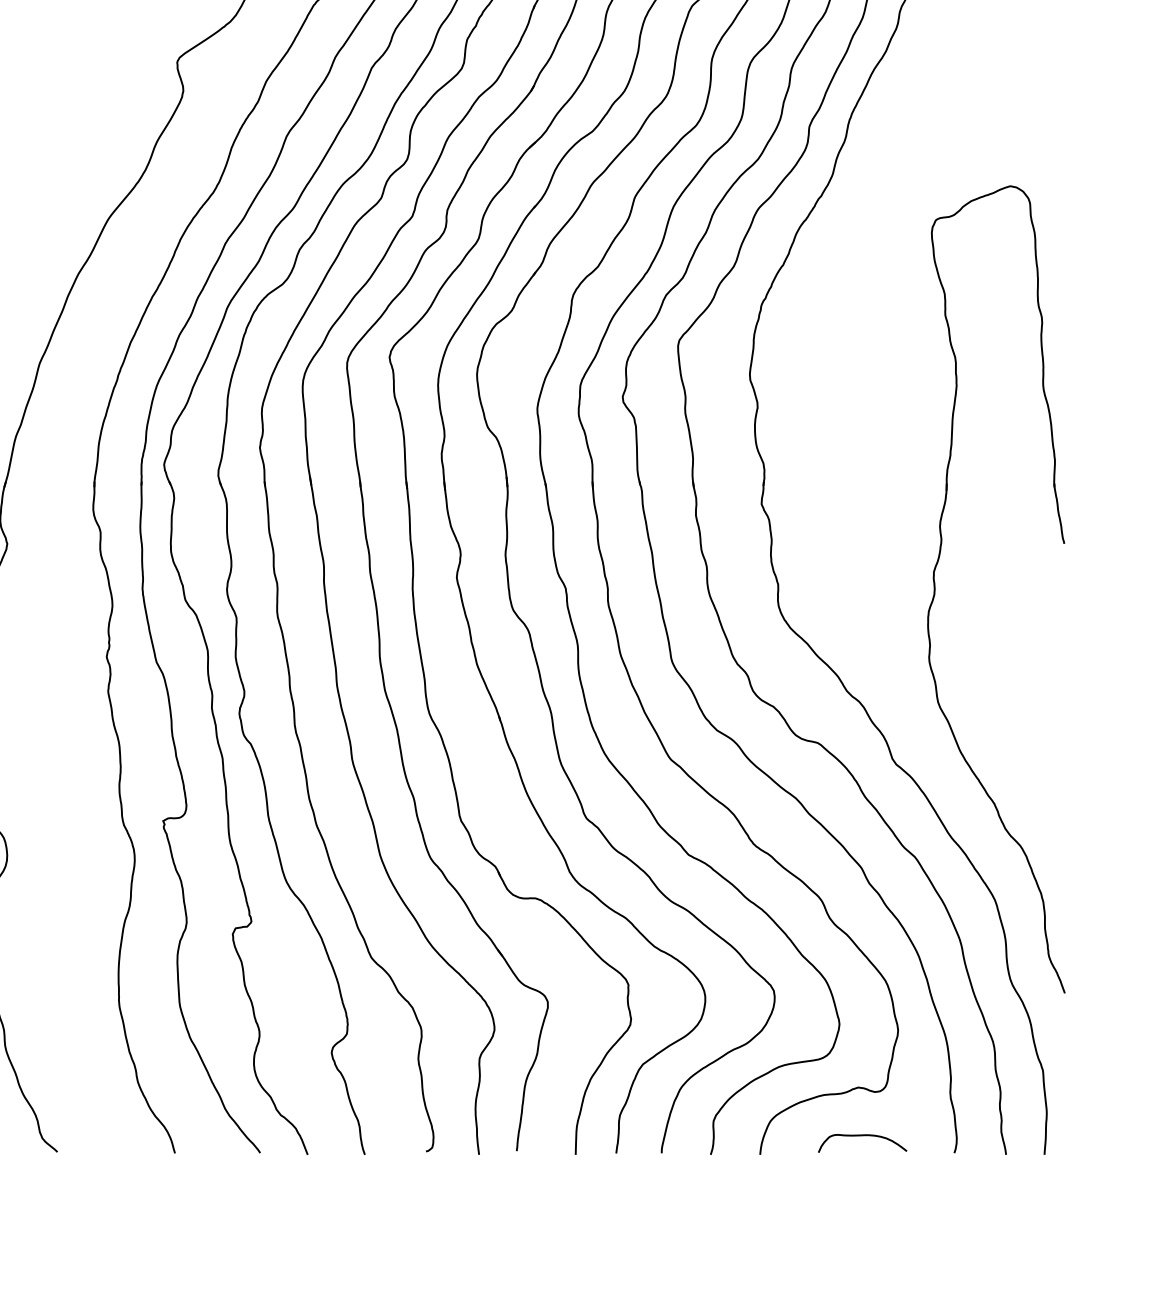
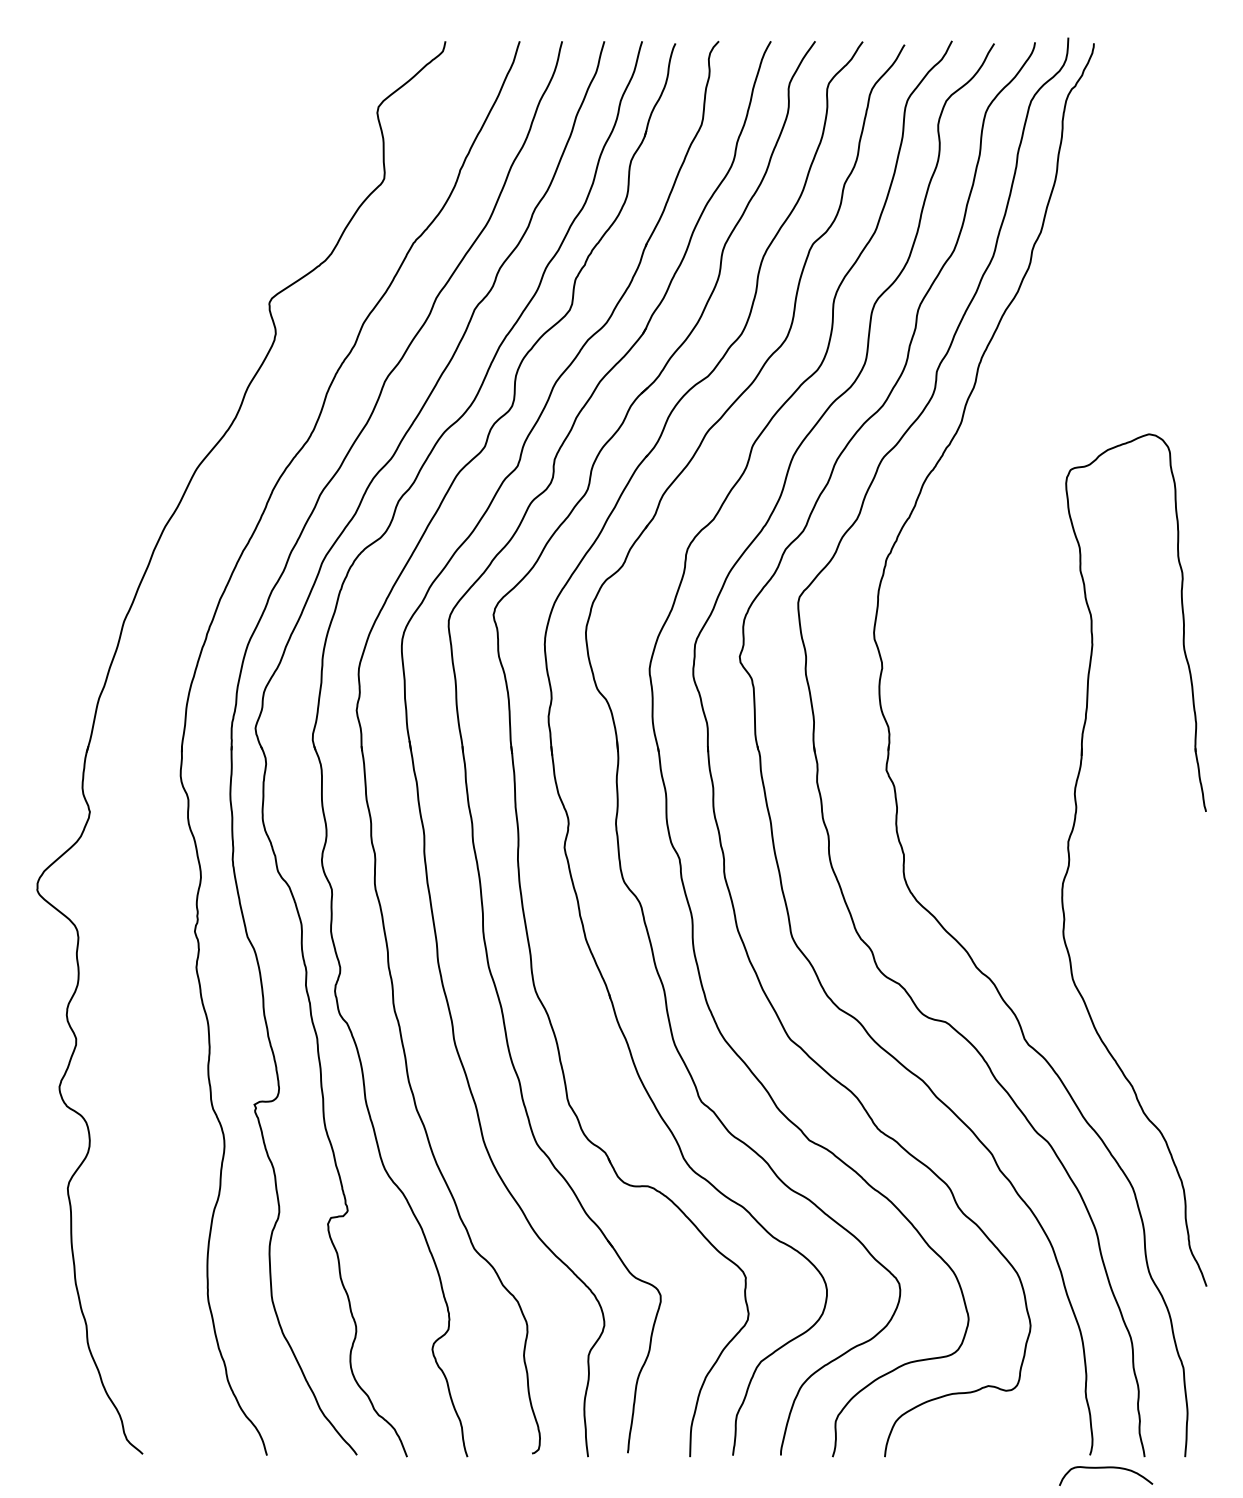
curve: (863, 1136) -> (1106, 1468), moved

